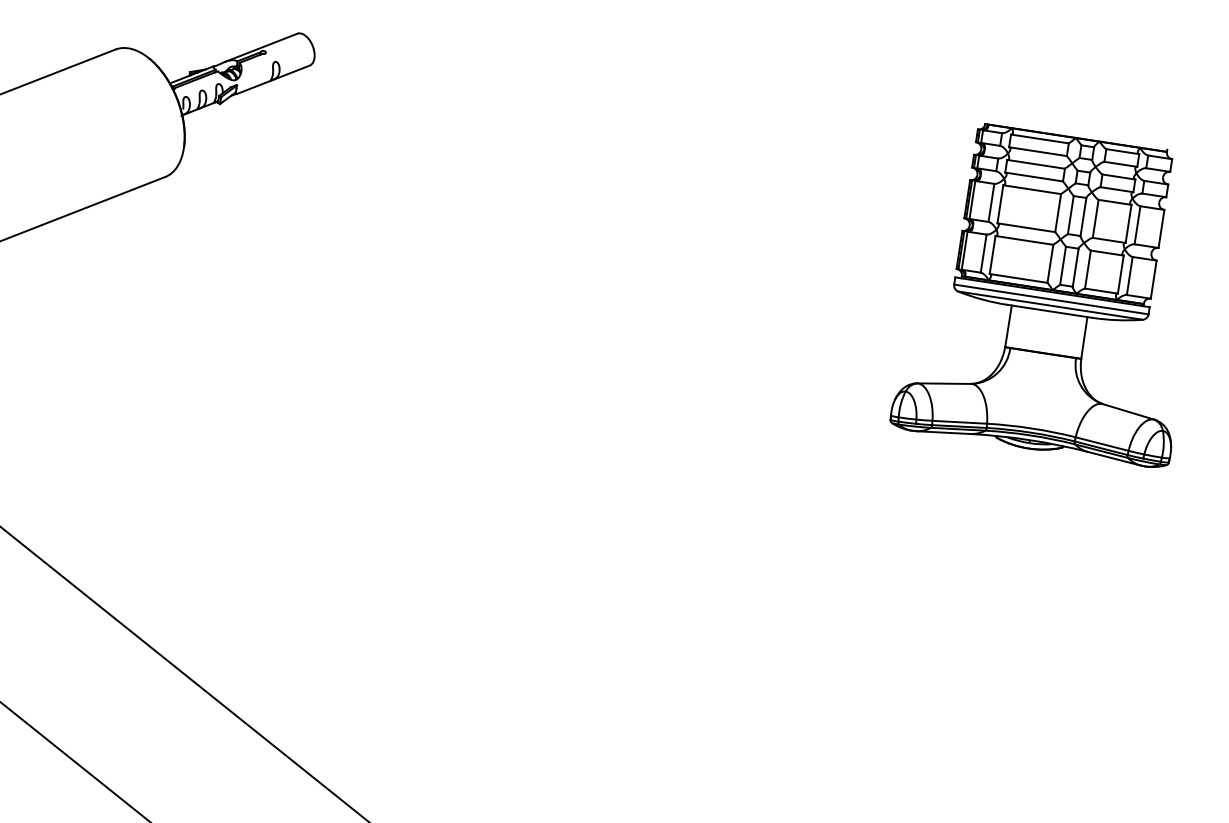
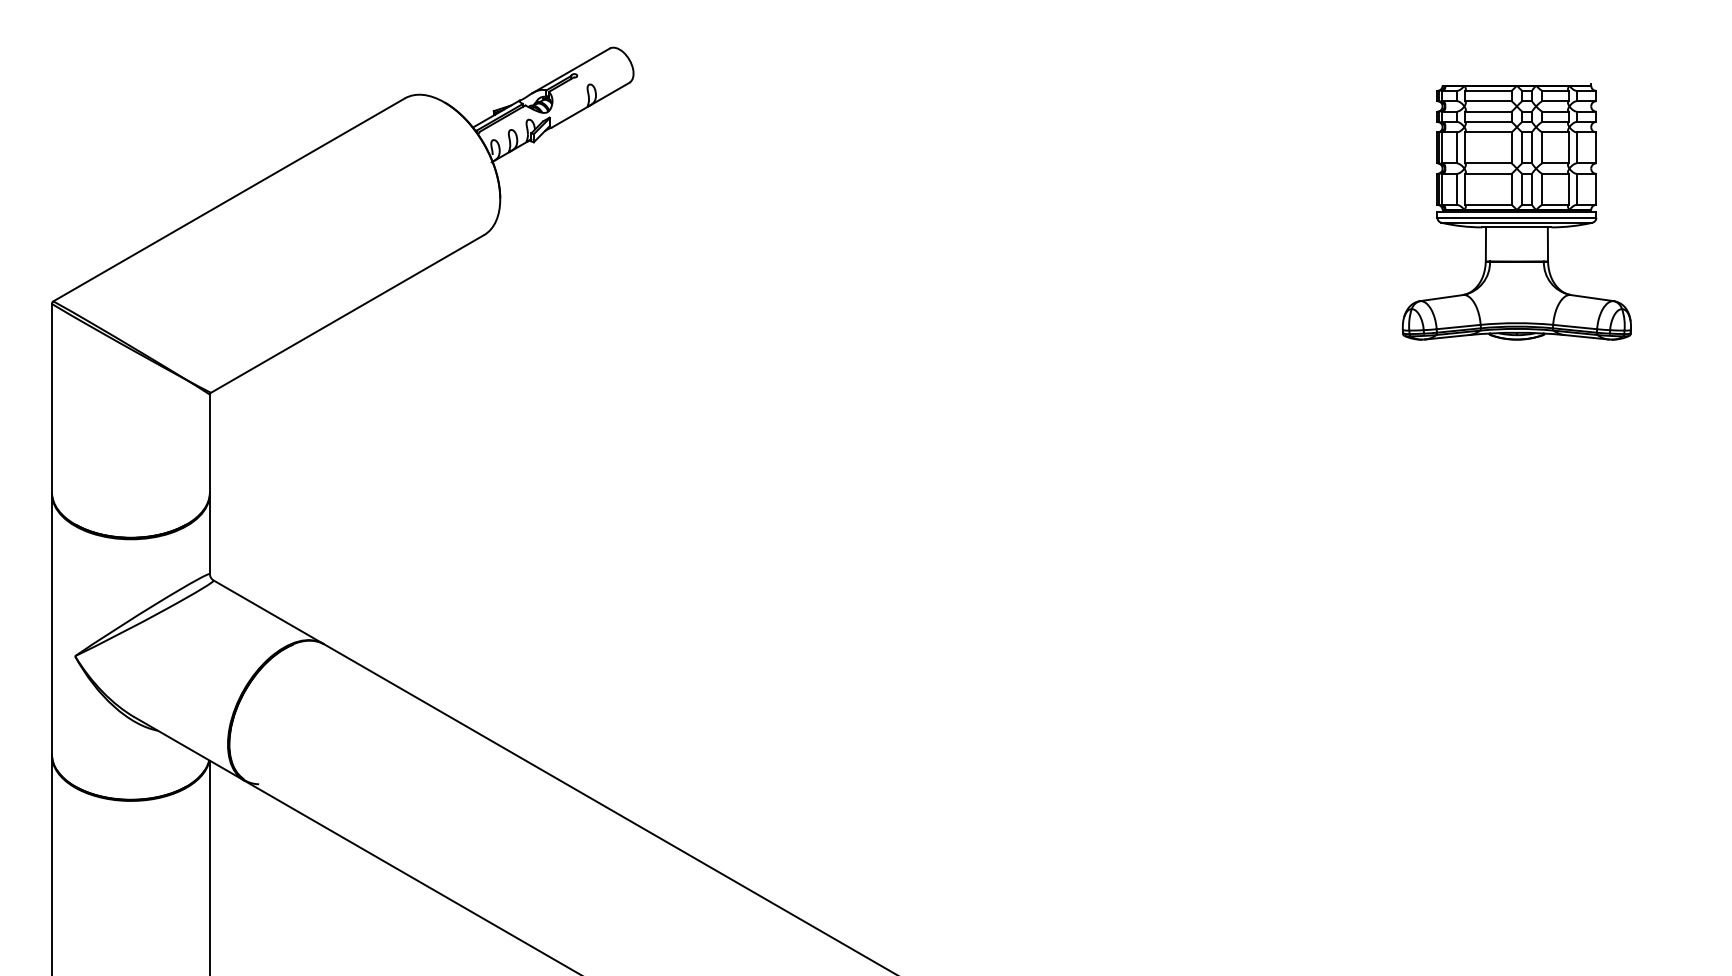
part: (1052, 291) -> (1516, 211), size x0.7

